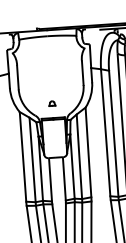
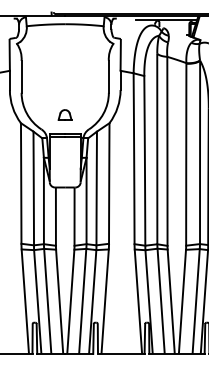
part: (52, 103) -> (65, 114), size x1.6

